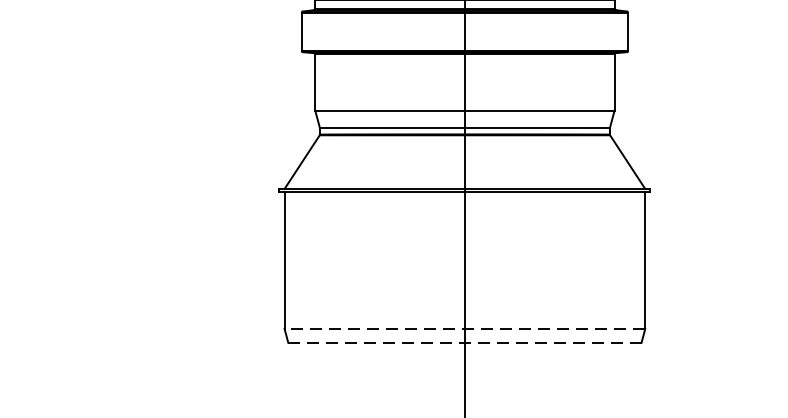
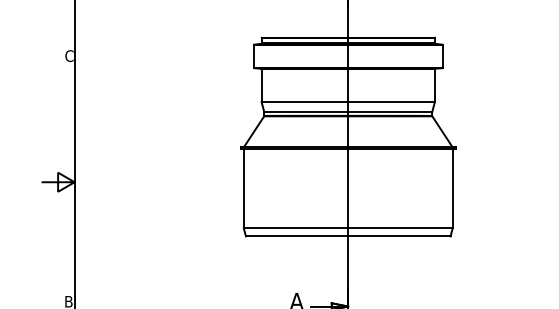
line: (463, 329) -> (347, 228), dashed -> solid
line: (463, 342) -> (347, 236), dashed -> solid

